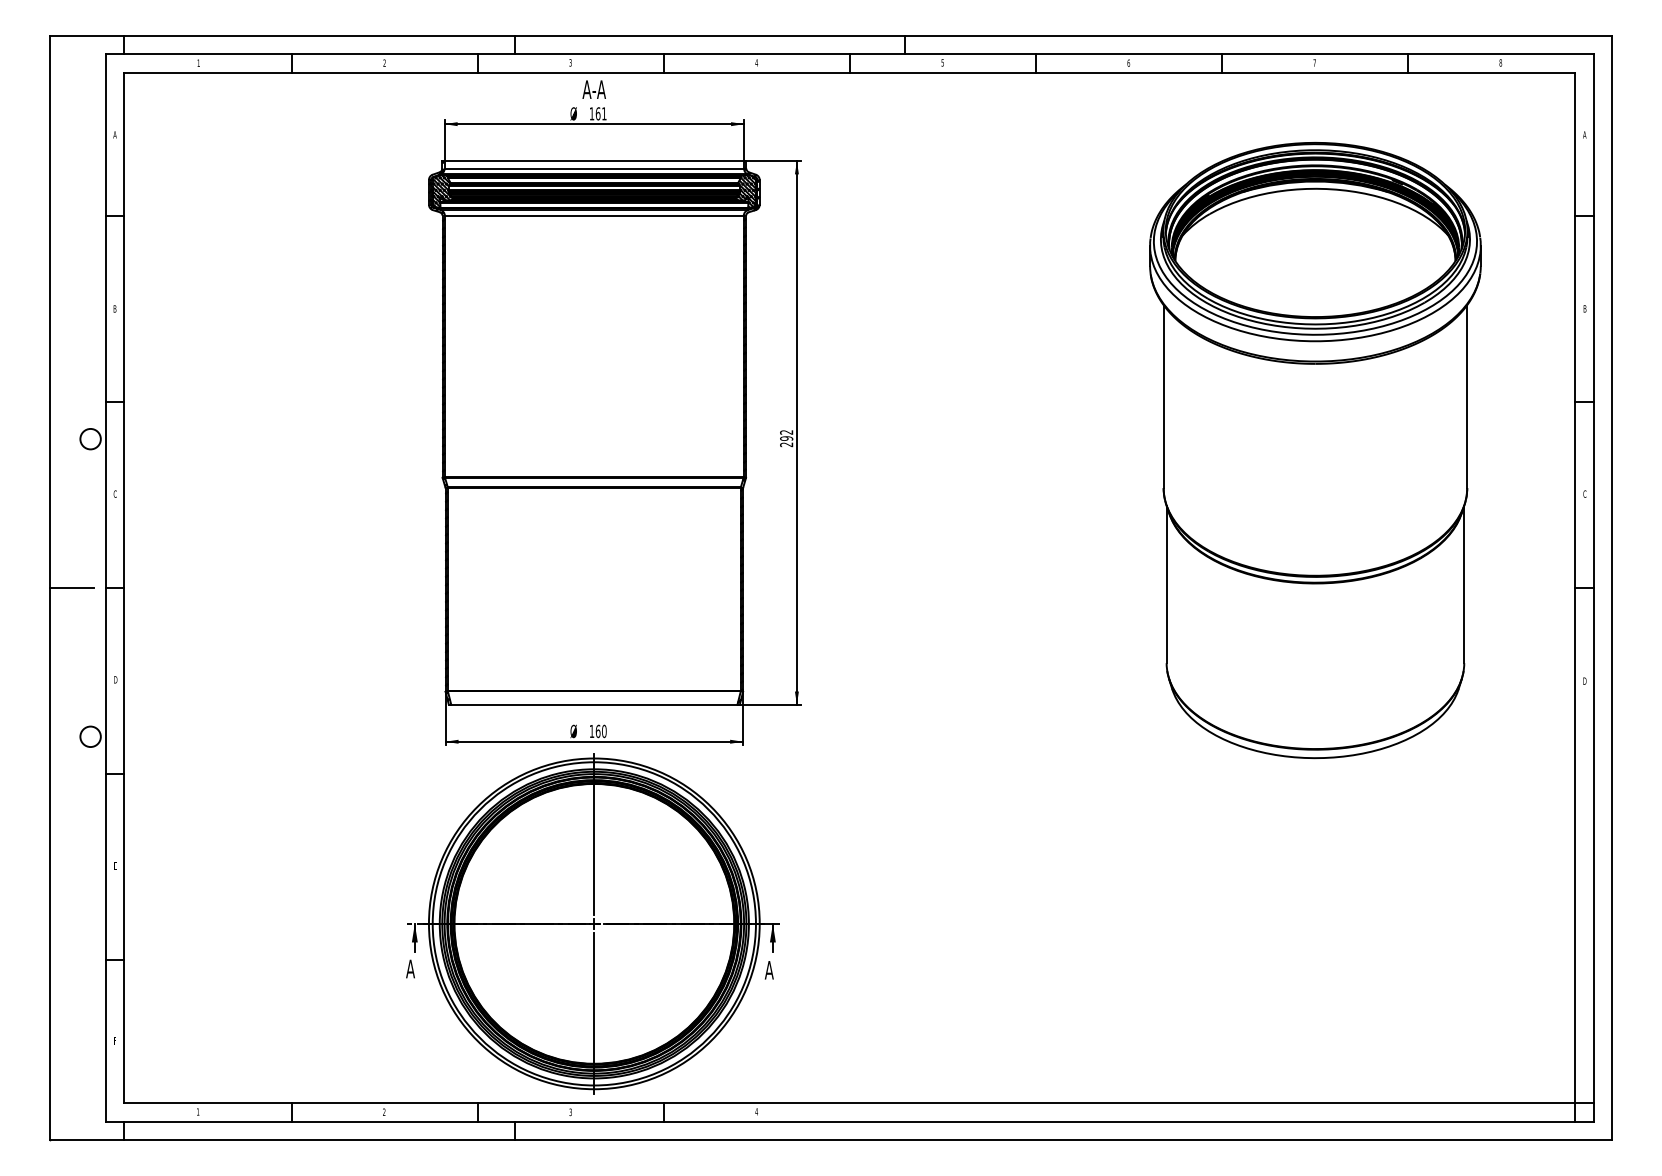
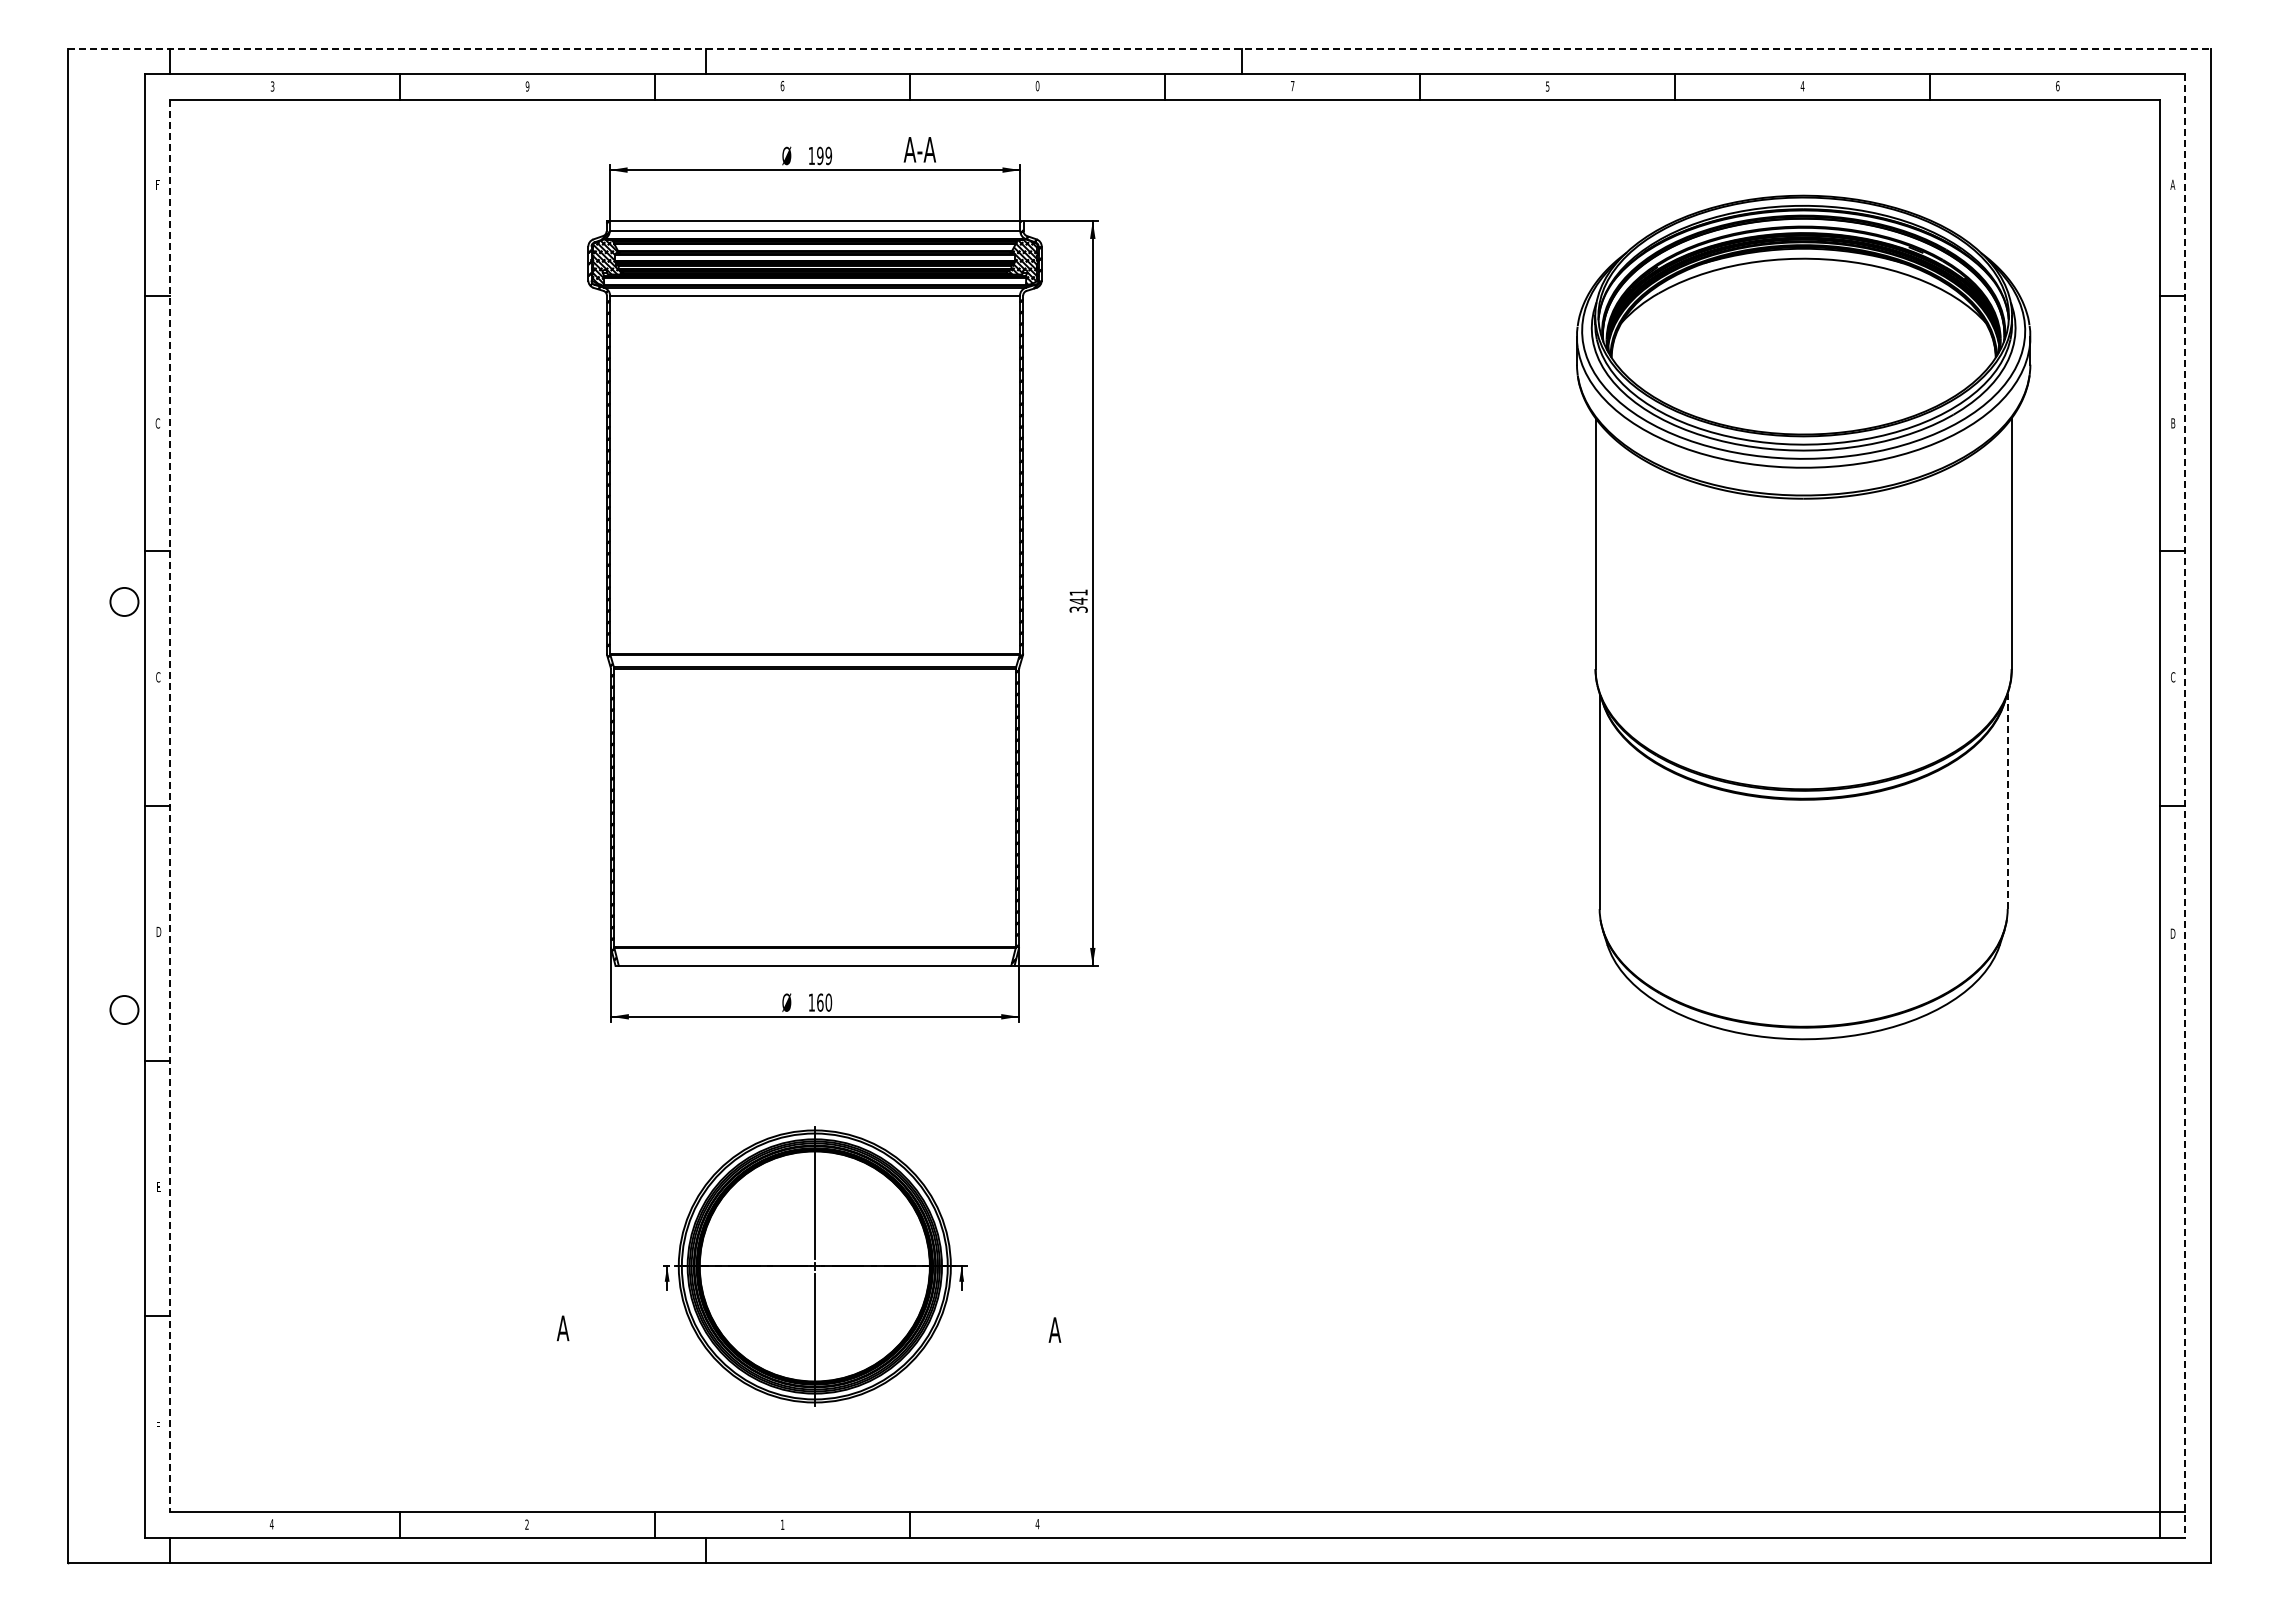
line: (831, 35) -> (1139, 48), solid -> dashed
text: (756, 62) -> (1037, 85), 4 -> 0
text: (1500, 62) -> (2057, 85), 8 -> 6
text: (198, 63) -> (272, 86), 1 -> 3
text: (384, 63) -> (527, 86), 2 -> 9
text: (570, 63) -> (782, 86), 3 -> 6
text: (942, 63) -> (1292, 86), 5 -> 7
text: (1128, 63) -> (1547, 86), 6 -> 5
text: (1314, 63) -> (1802, 86), 7 -> 4
text: (593, 89) -> (919, 149), moved
text: (601, 113) -> (824, 155), 161 -> 199
text: (114, 134) -> (157, 184), A -> F
text: (114, 309) -> (157, 423), B -> C
text: (786, 438) -> (1078, 600), 292 -> 341
line: (1464, 584) -> (2007, 801), solid -> dashed
line: (71, 588) -> (98, 806), removed
line: (124, 588) -> (170, 806), solid -> dashed
line: (1593, 588) -> (2185, 806), solid -> dashed
part: (593, 923) -> (814, 1266), size x0.6
text: (197, 1112) -> (271, 1524), 1 -> 4
text: (570, 1112) -> (782, 1524), 3 -> 1

